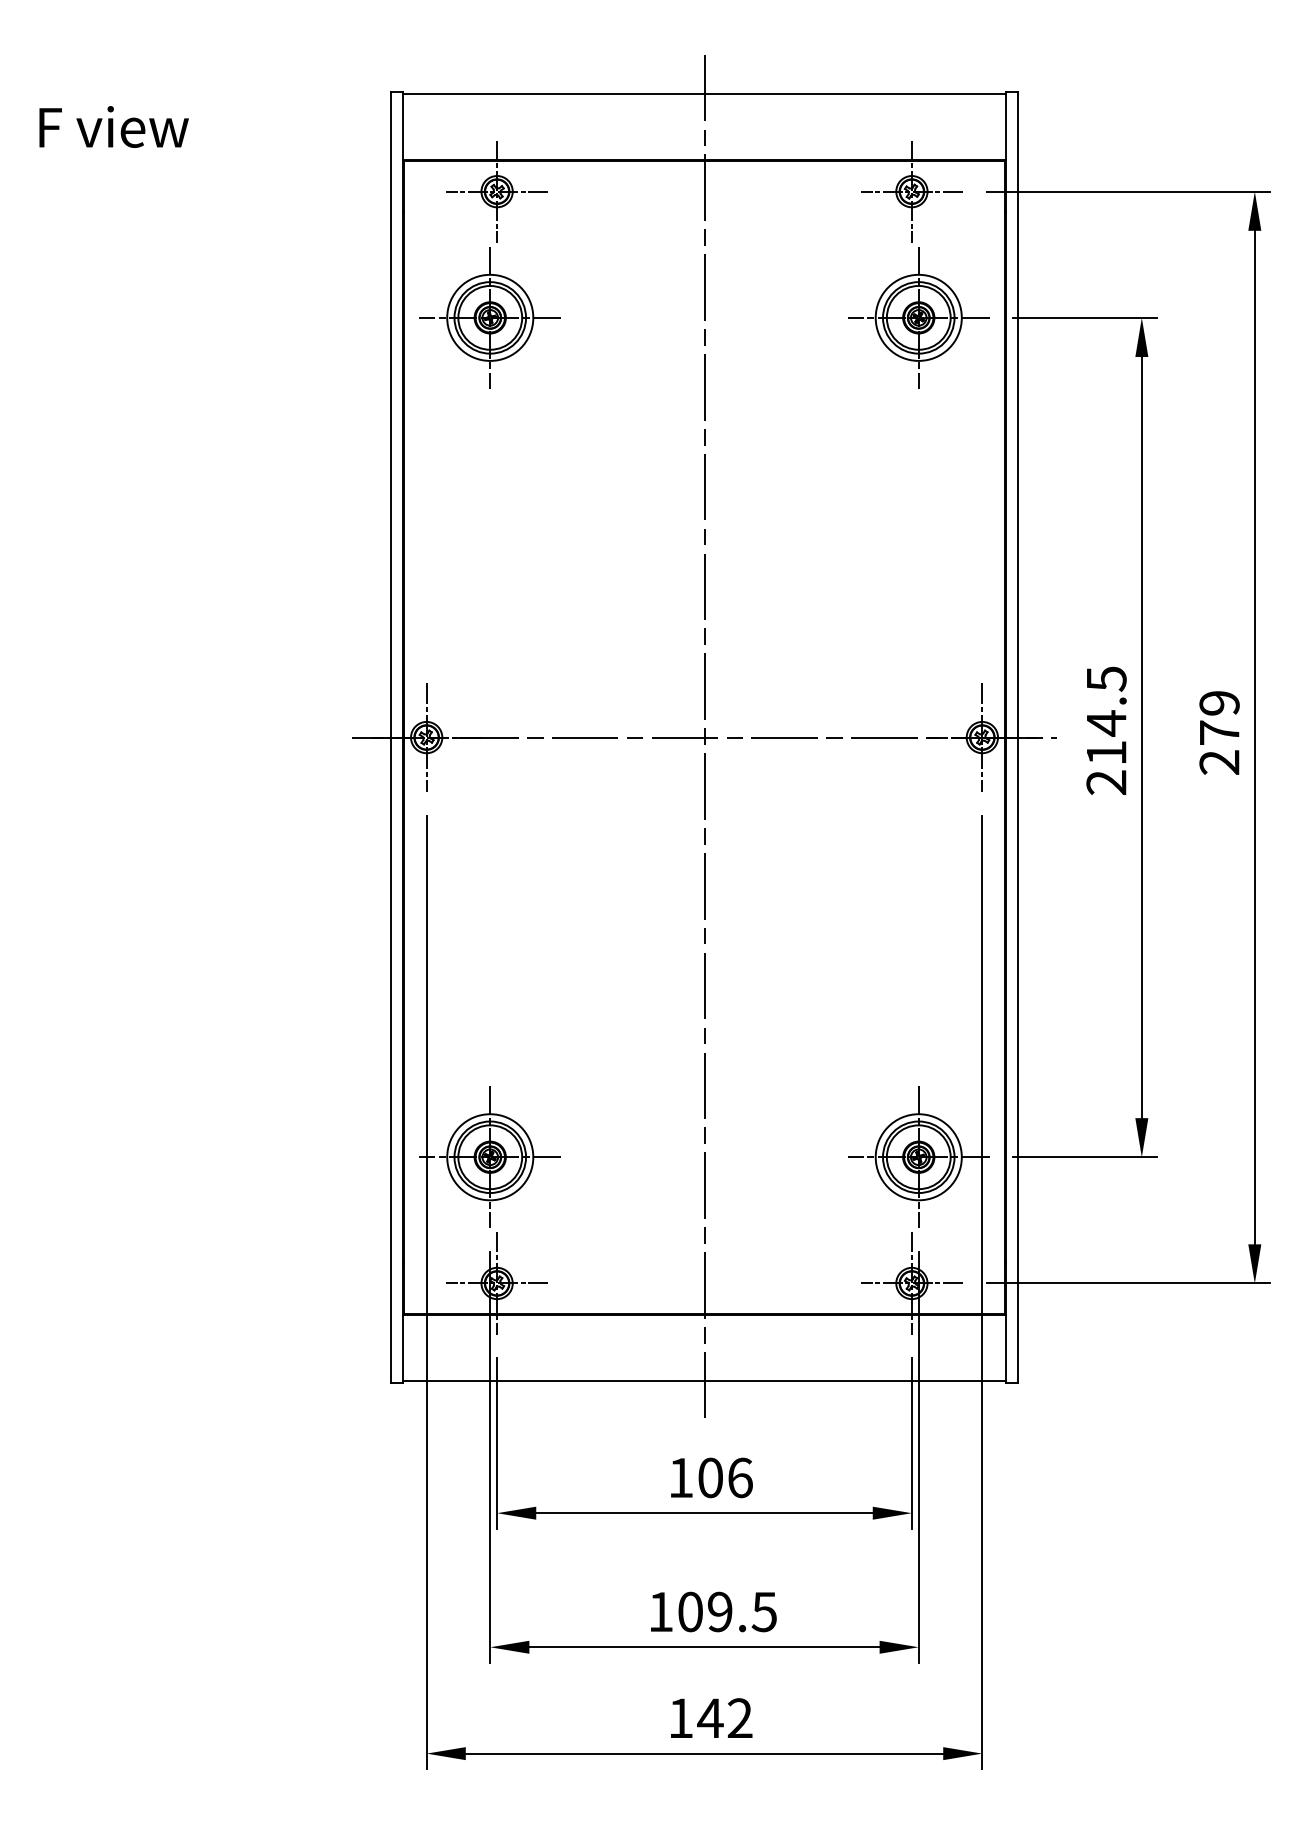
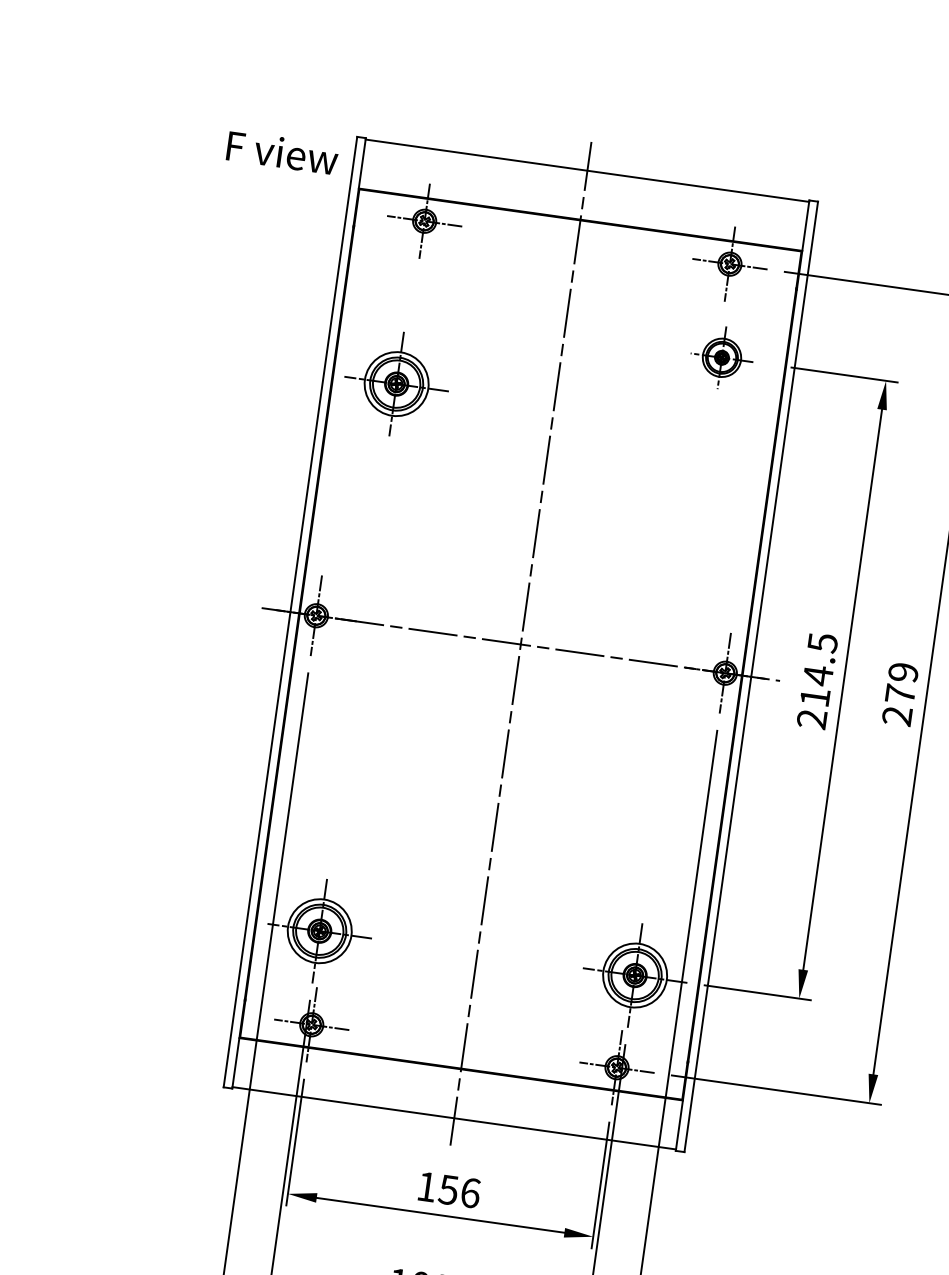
text: (113, 126) -> (282, 152), moved
part: (489, 317) -> (396, 383), moved
part: (918, 317) -> (721, 357), size x0.6
text: (709, 1477) -> (447, 1189), 106 -> 156

